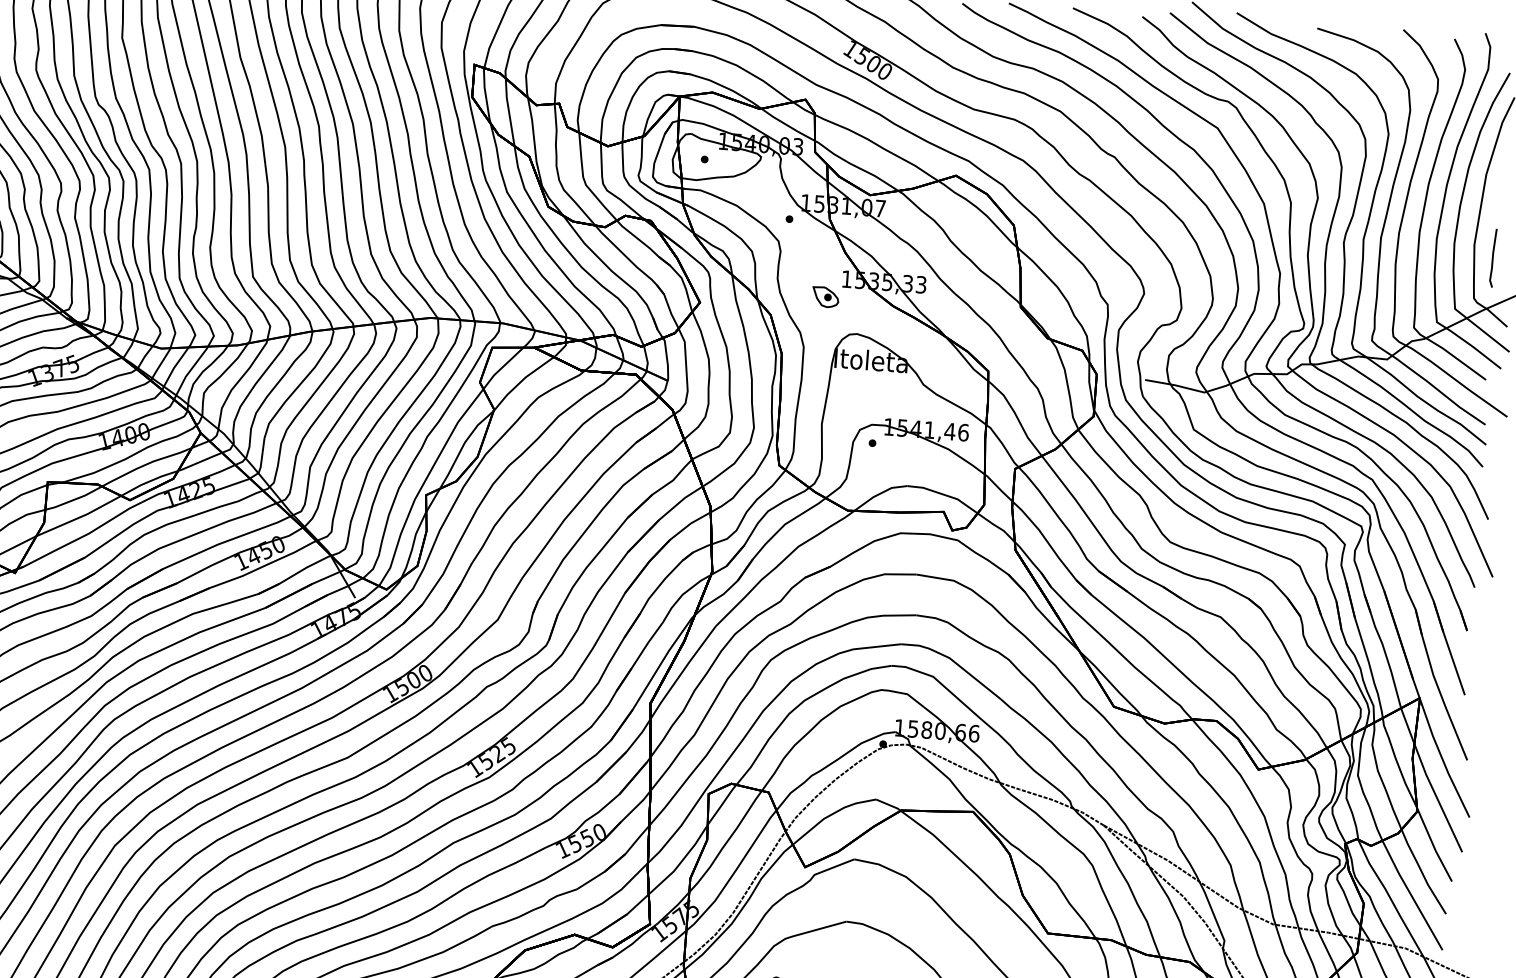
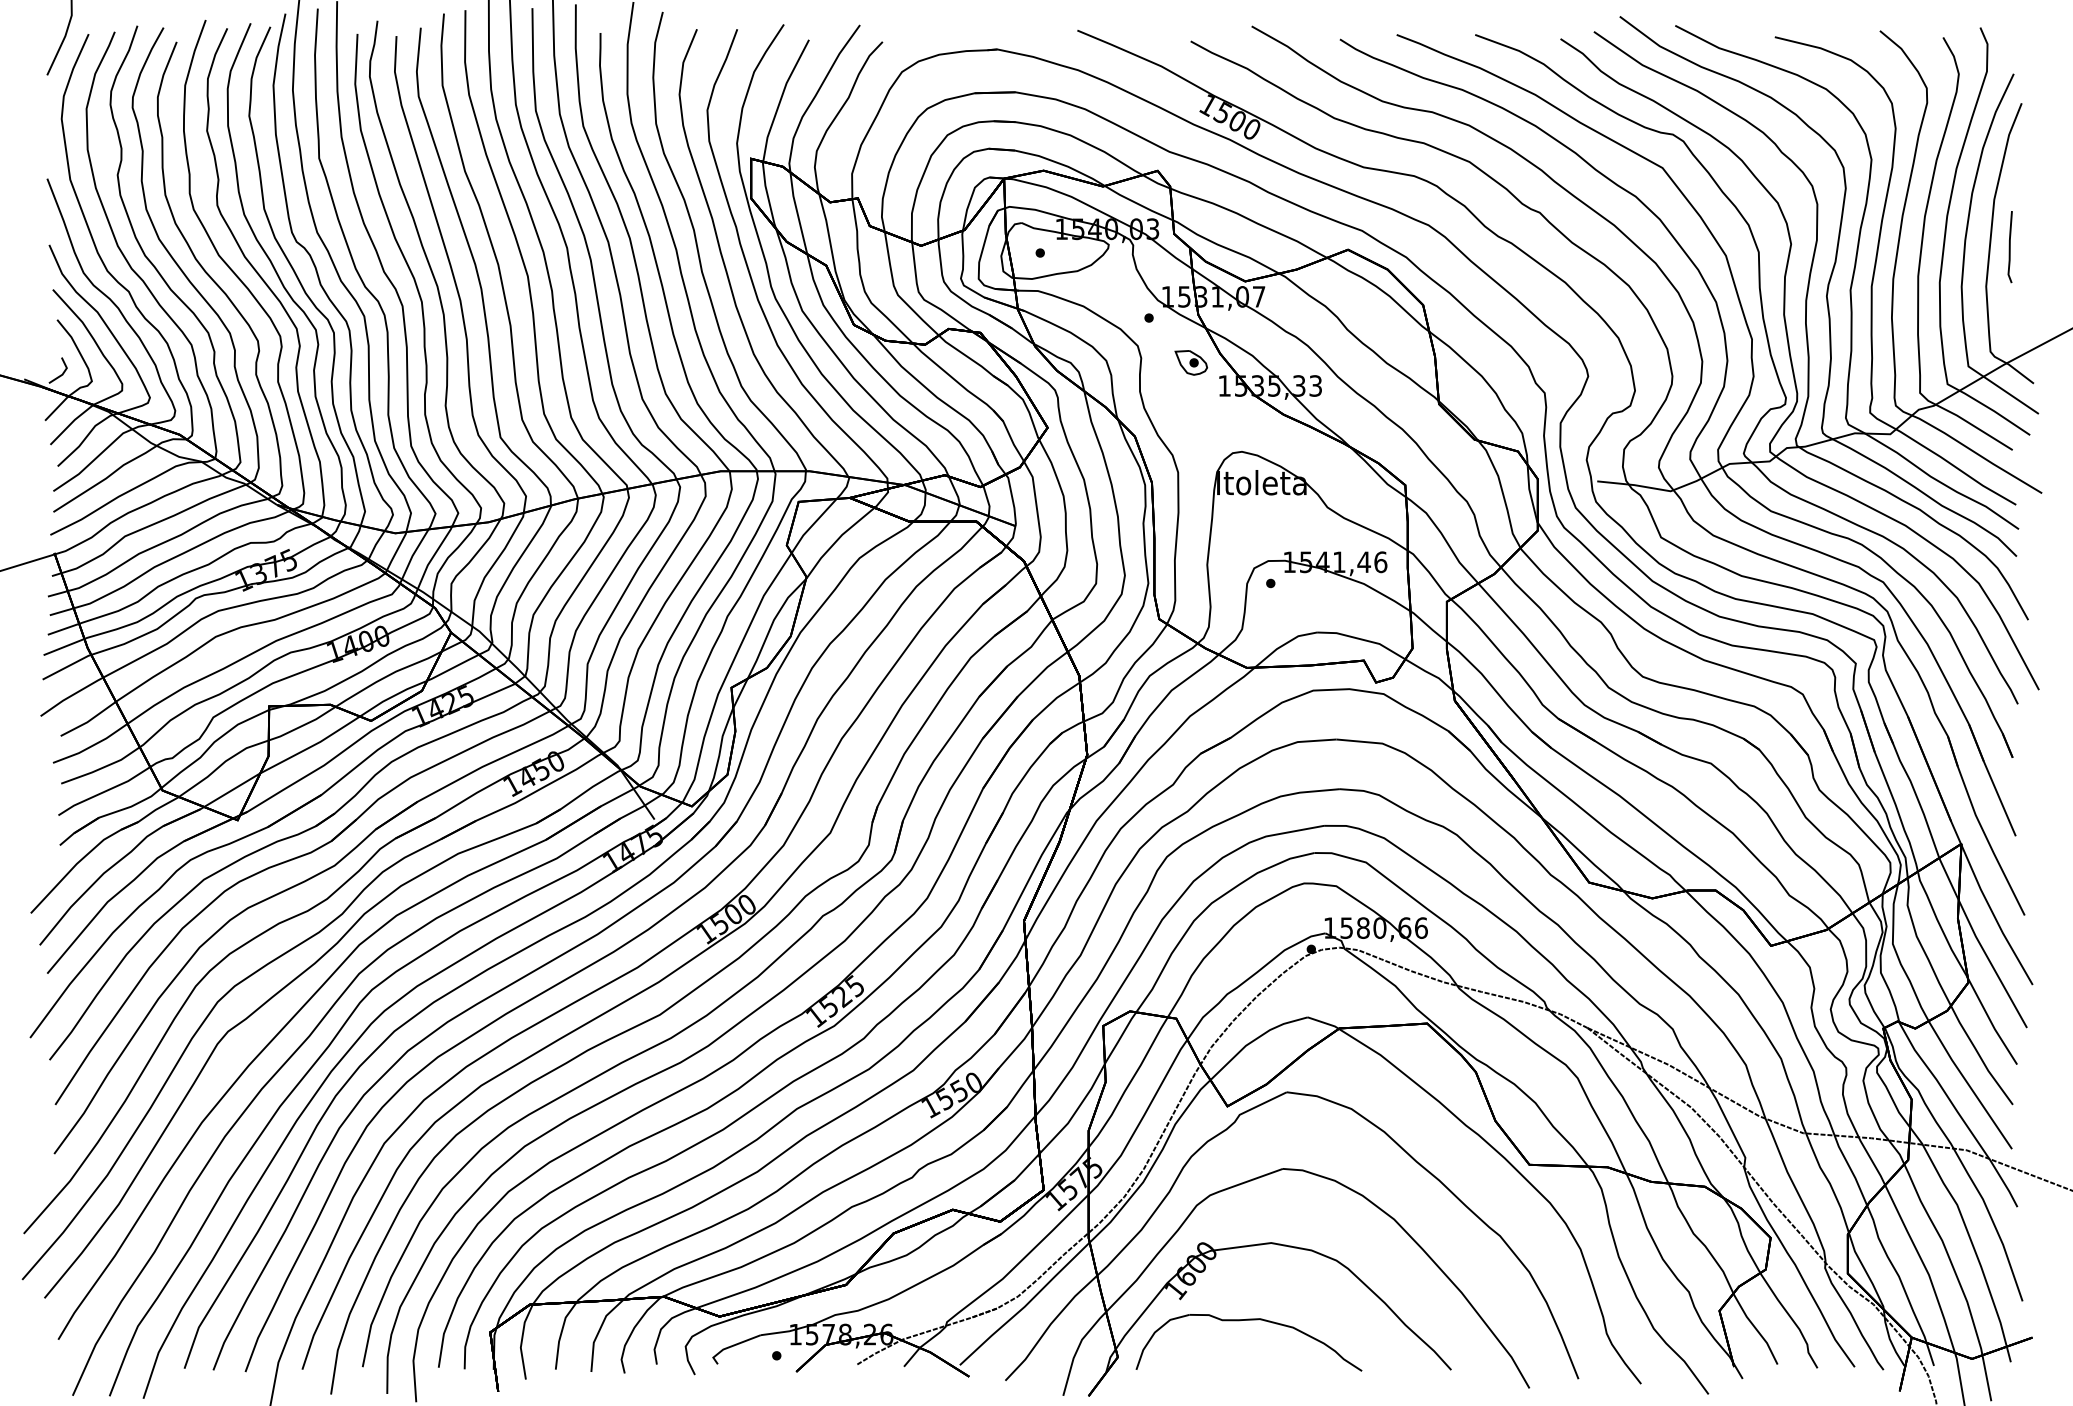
line: (1492, 258) -> (2009, 247), moved
part: (825, 296) -> (1191, 362), moved

